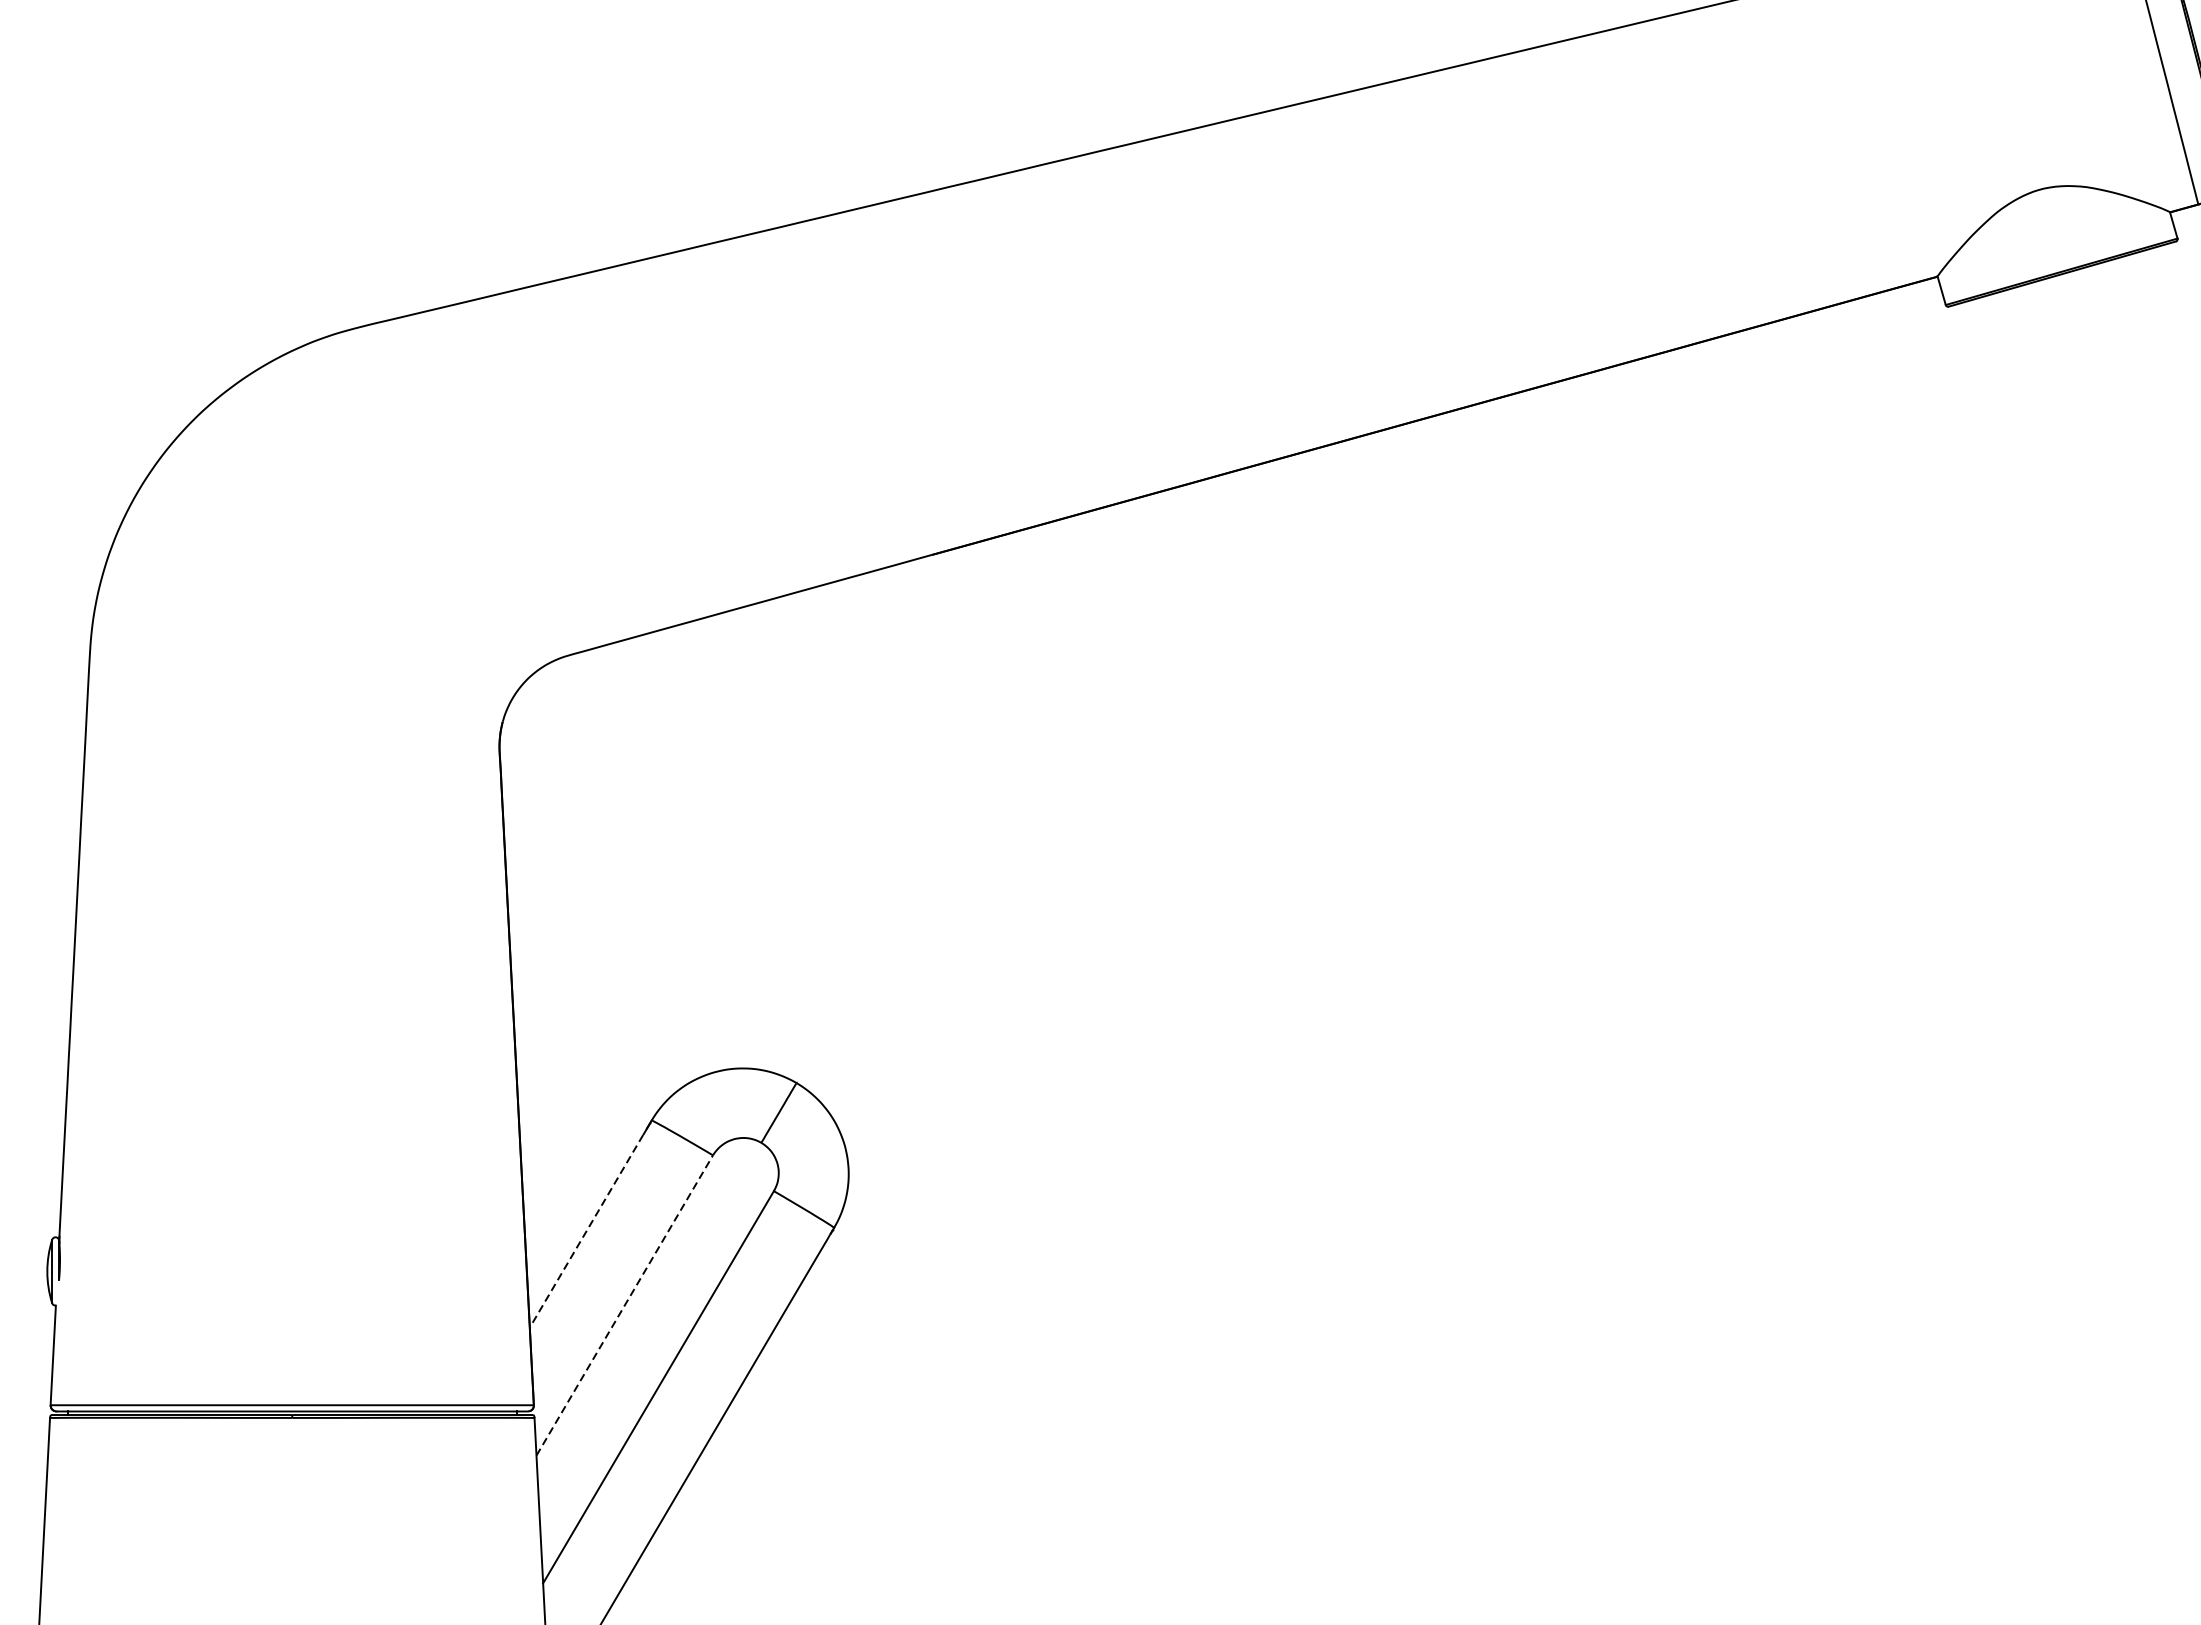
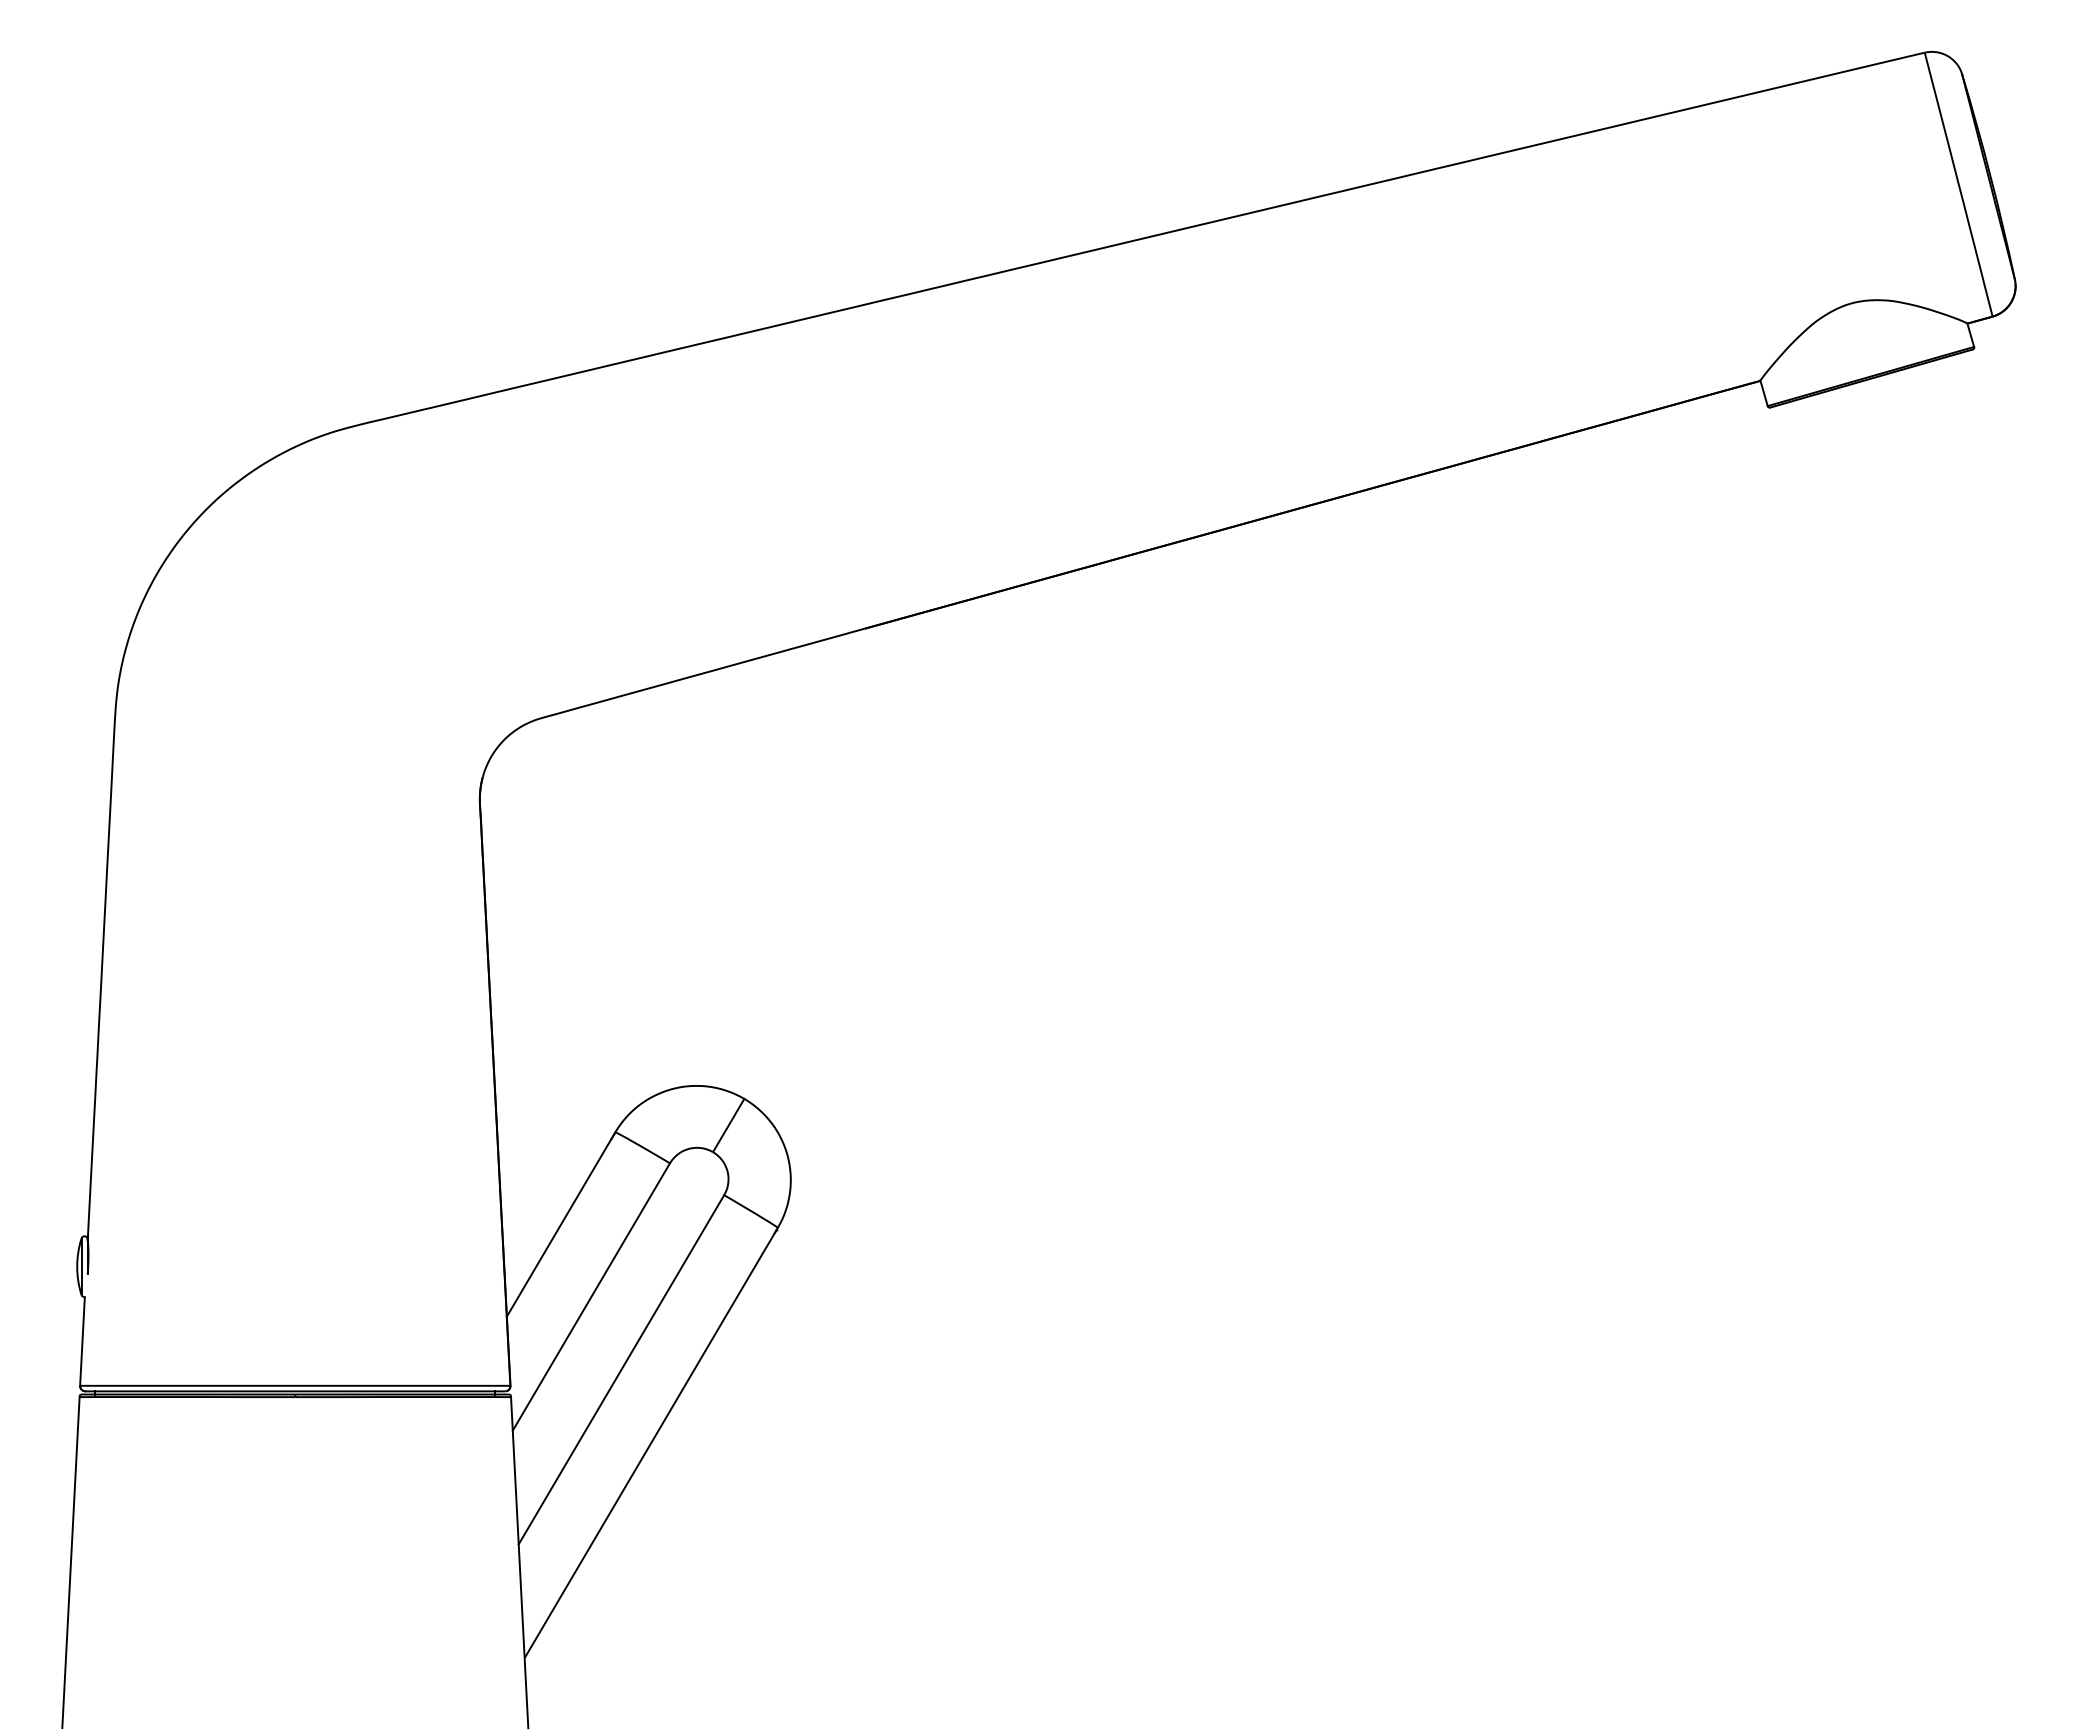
line: (586, 1230) -> (557, 1230), dashed -> solid
line: (624, 1304) -> (591, 1296), dashed -> solid

